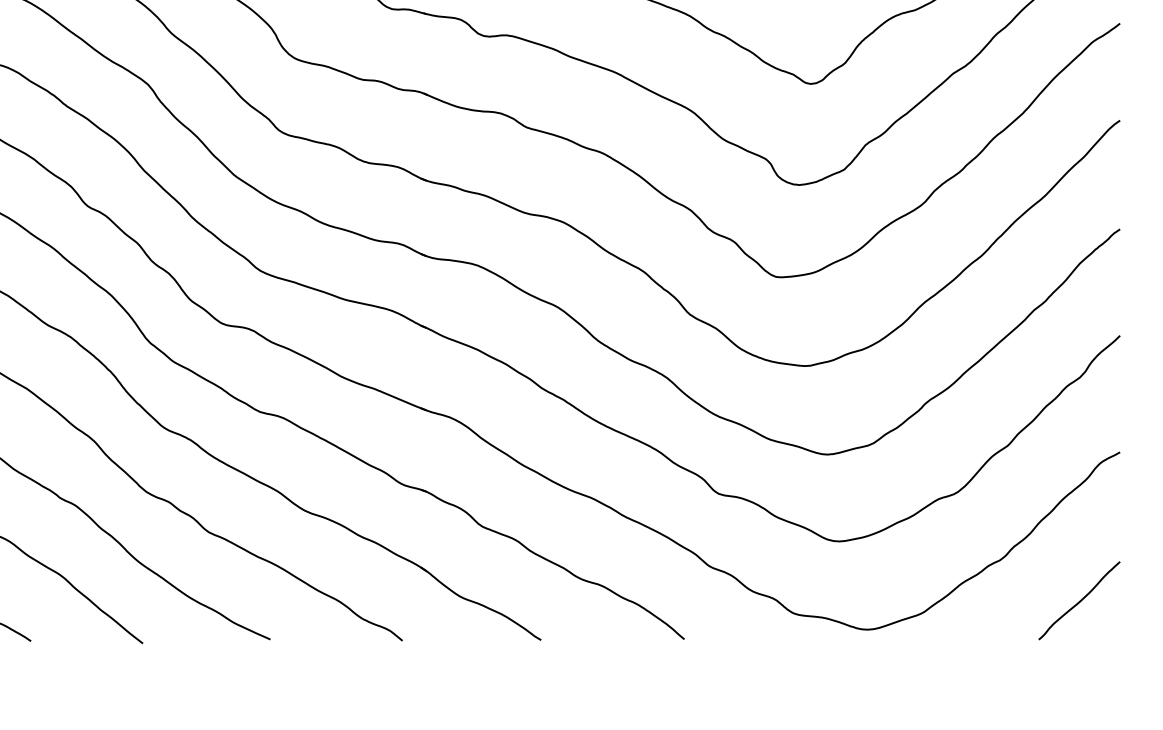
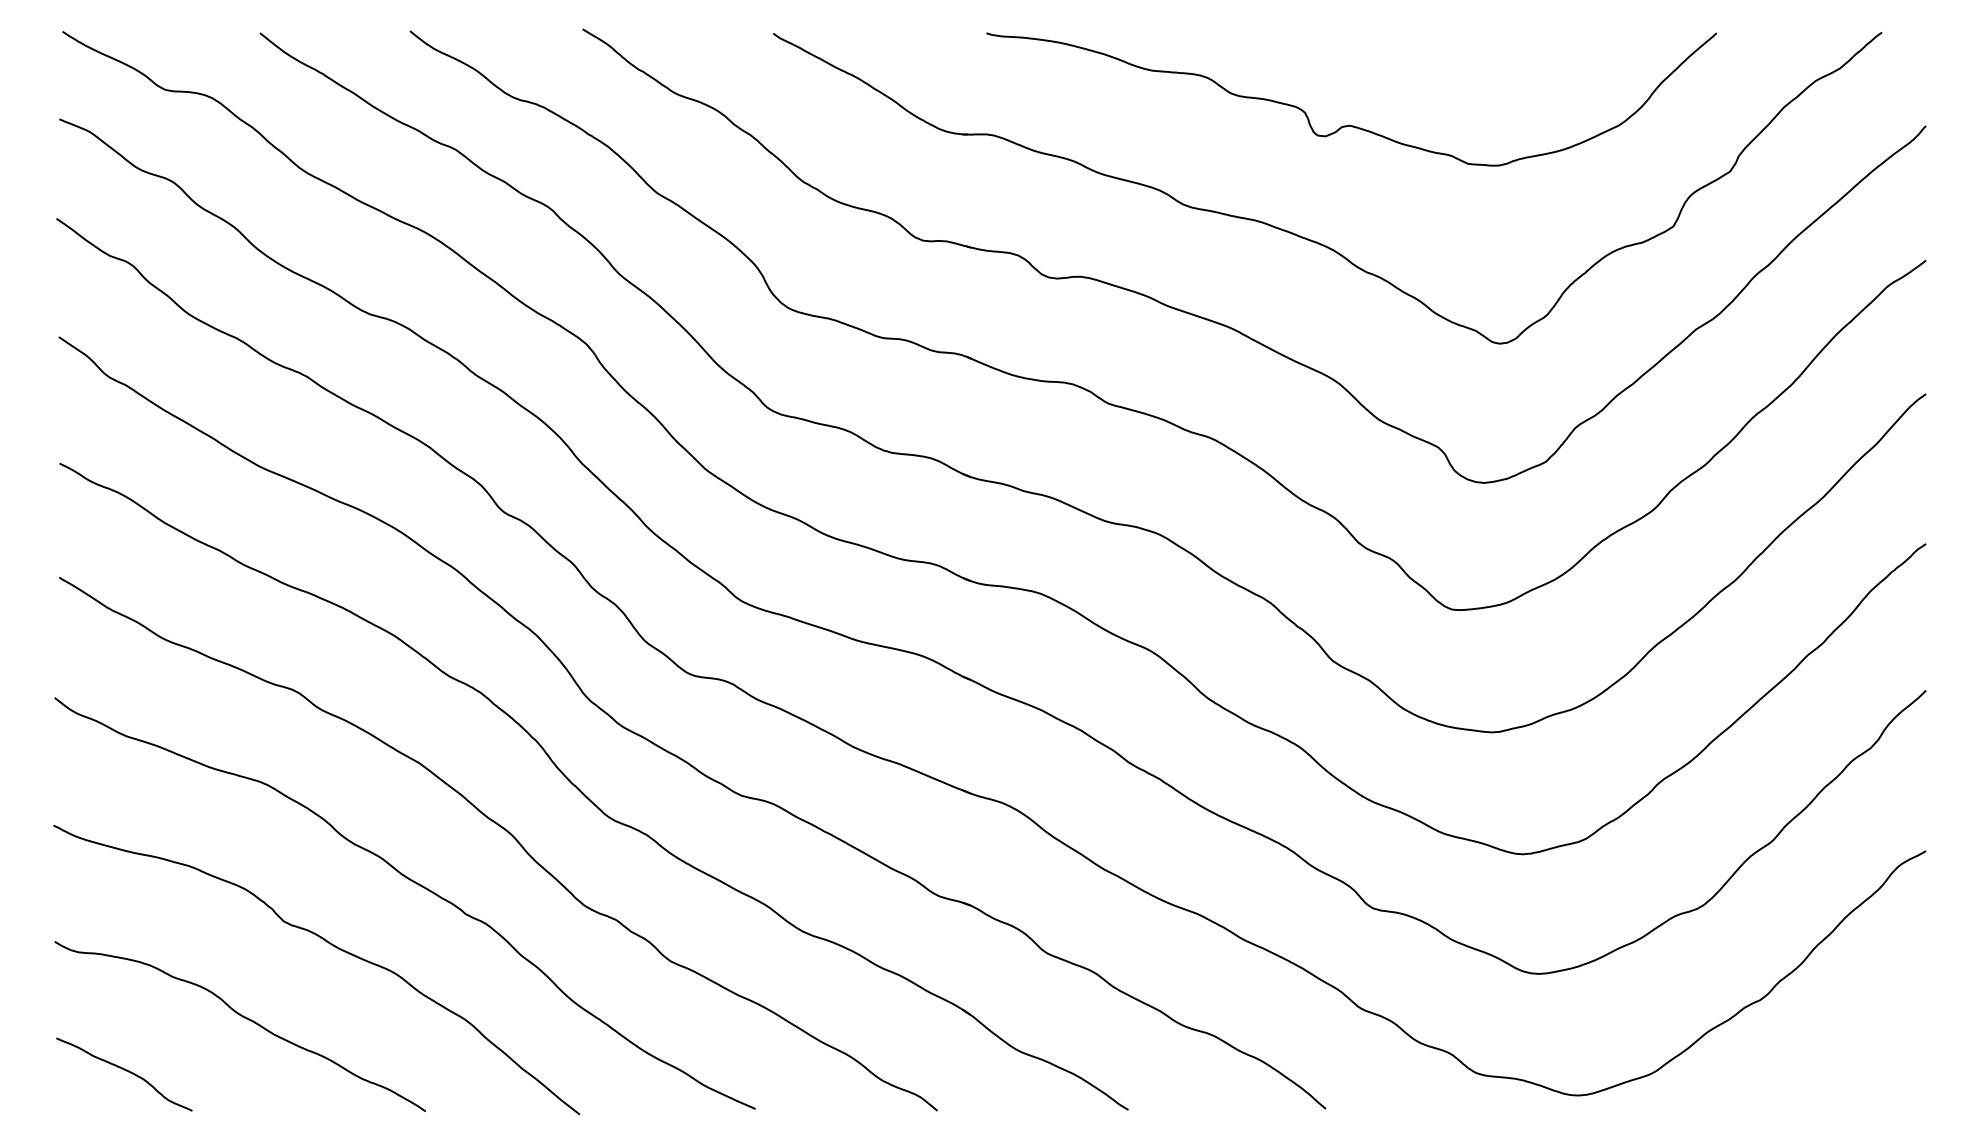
curve: (1079, 600) -> (1870, 1055), removed

